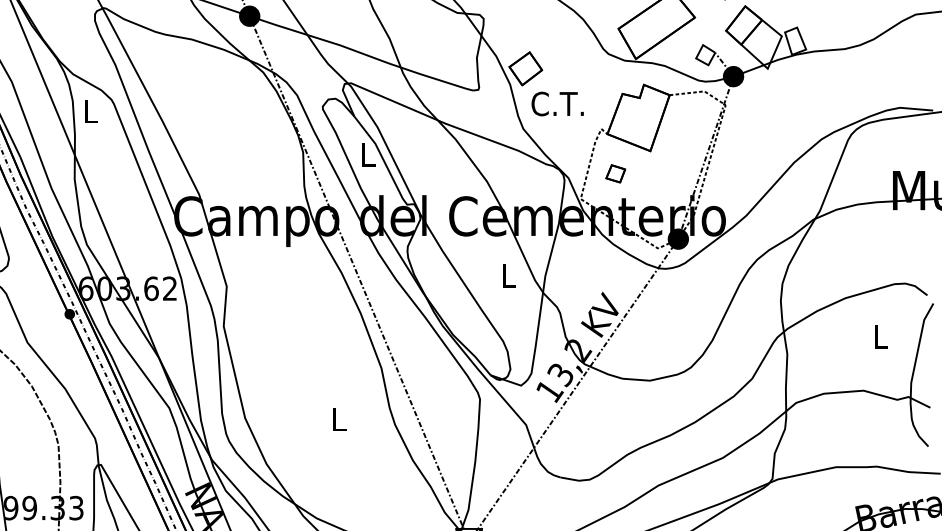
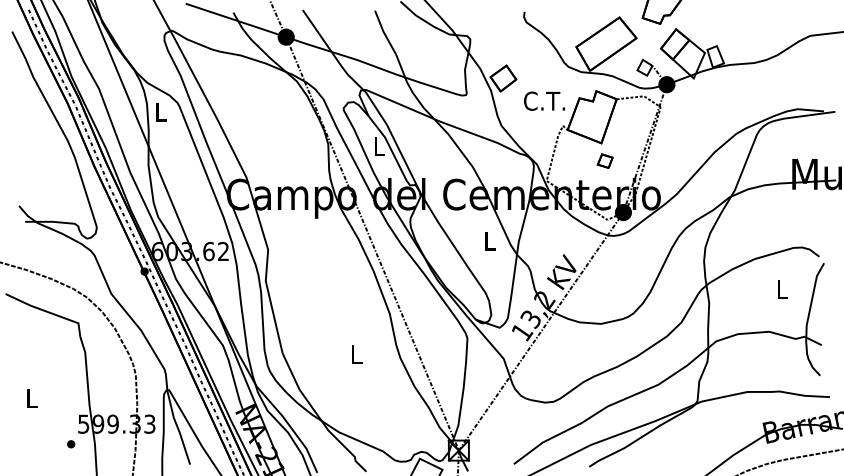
text: (557, 103) -> (544, 100), moved
part: (614, 172) -> (604, 160), moved

